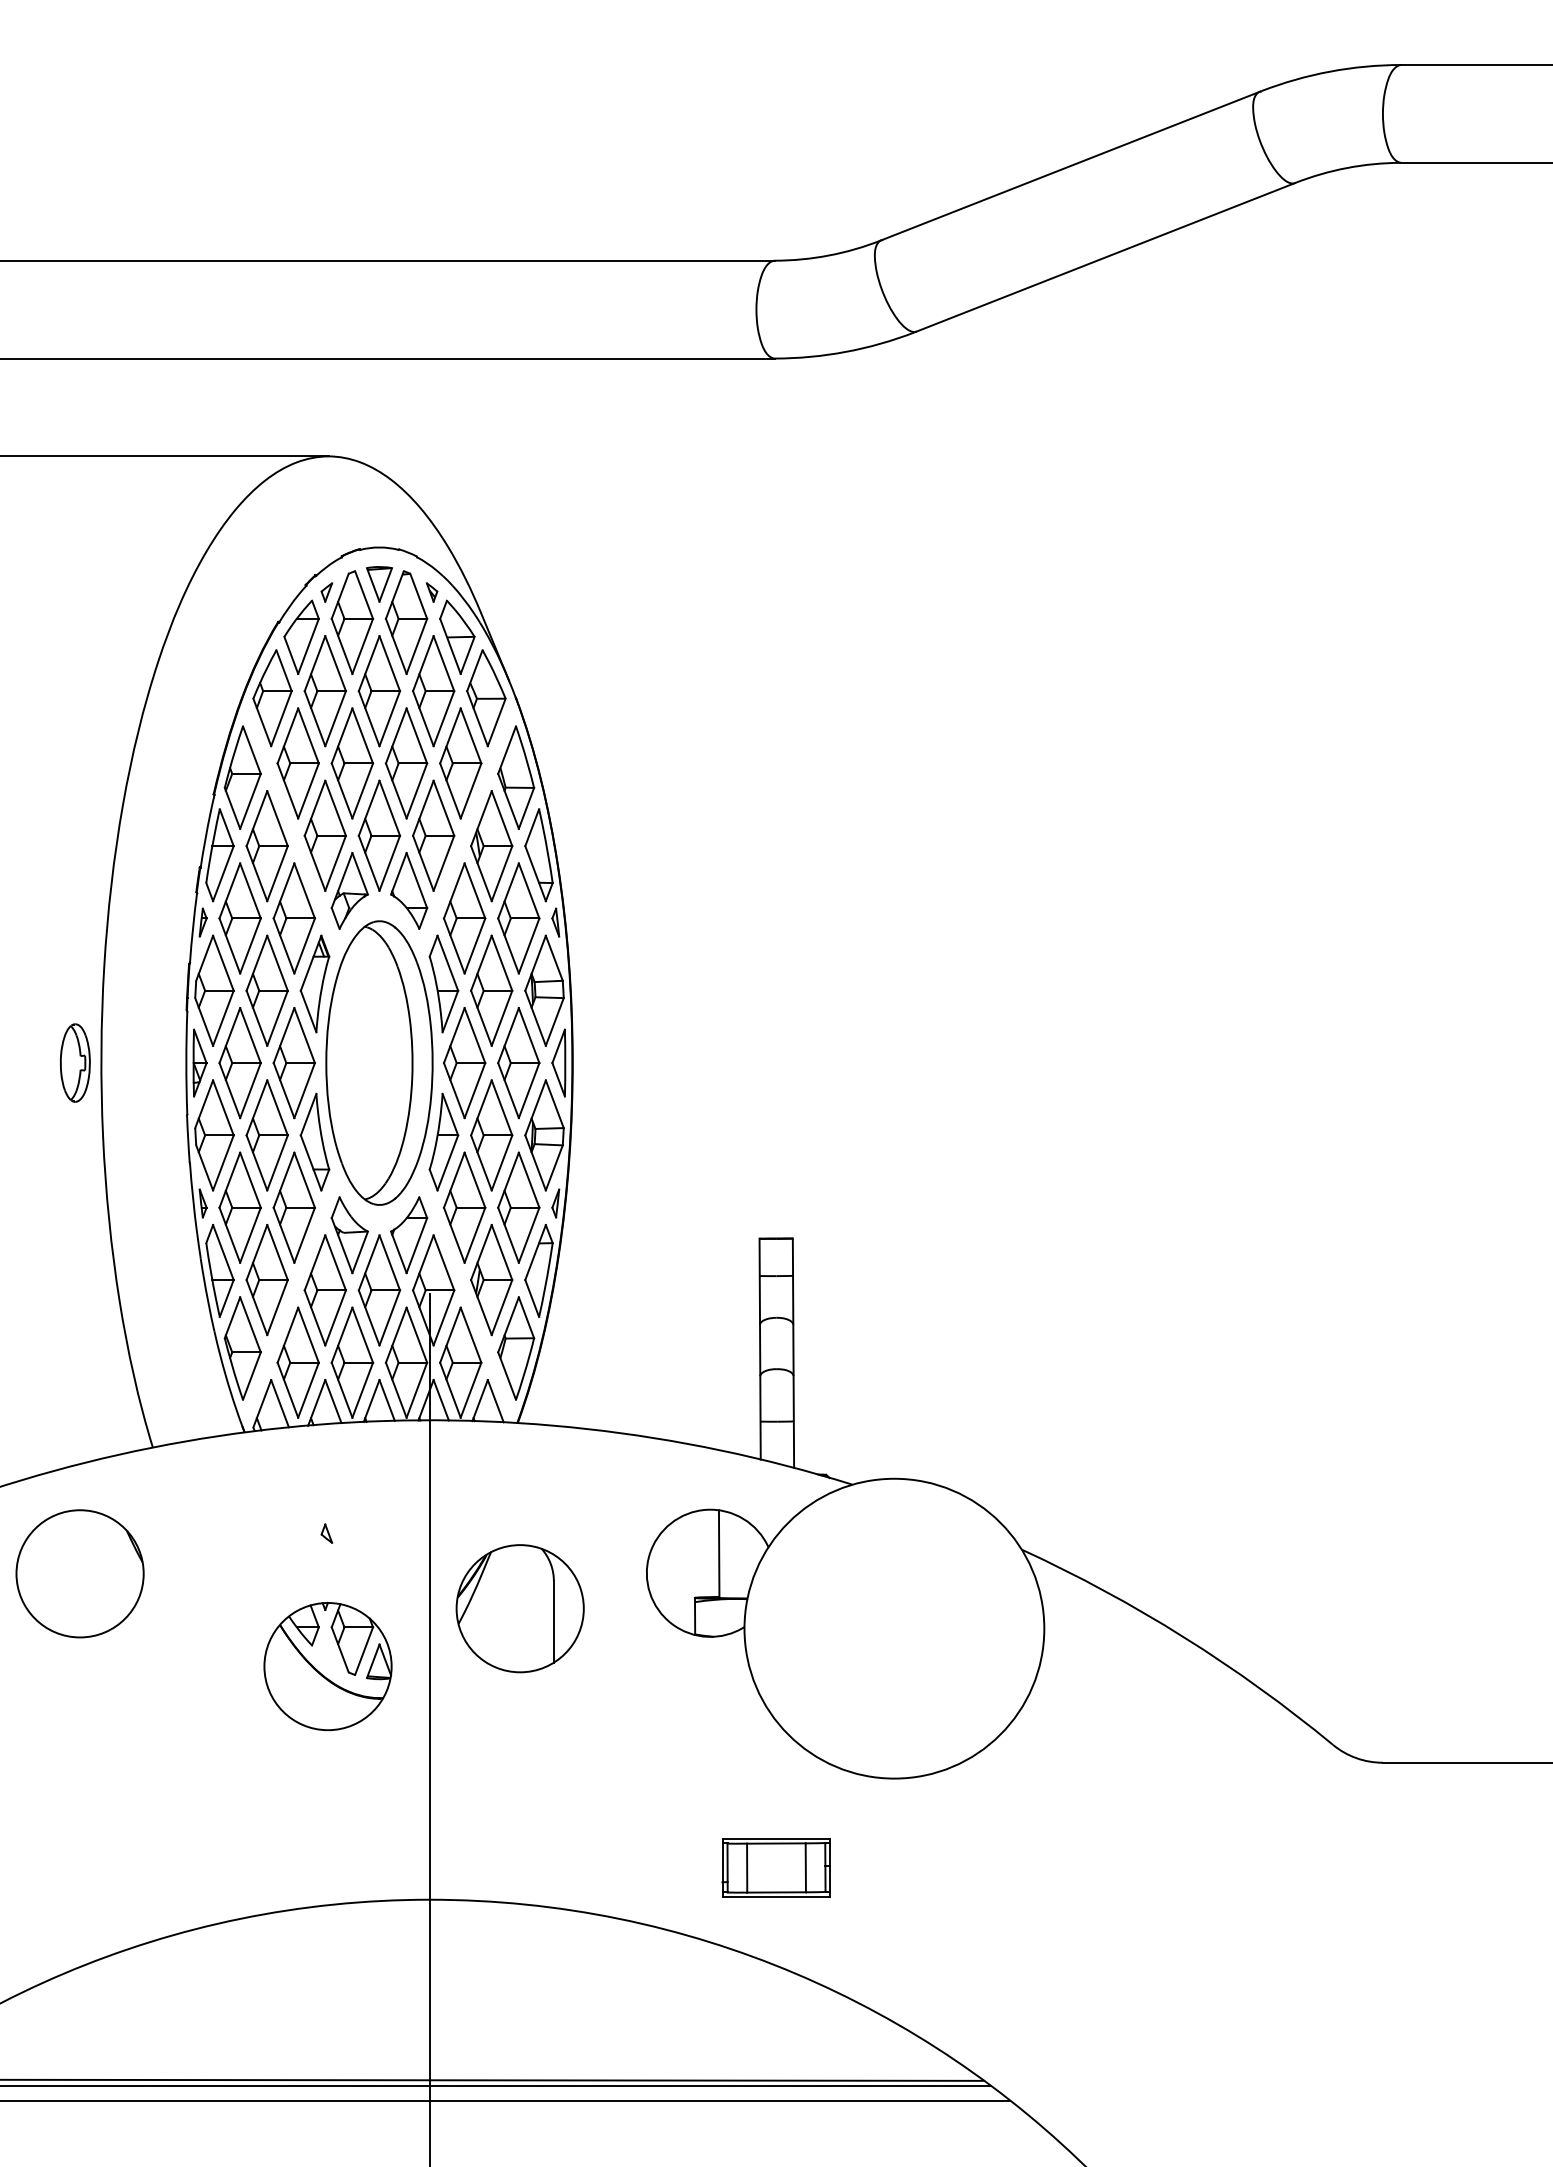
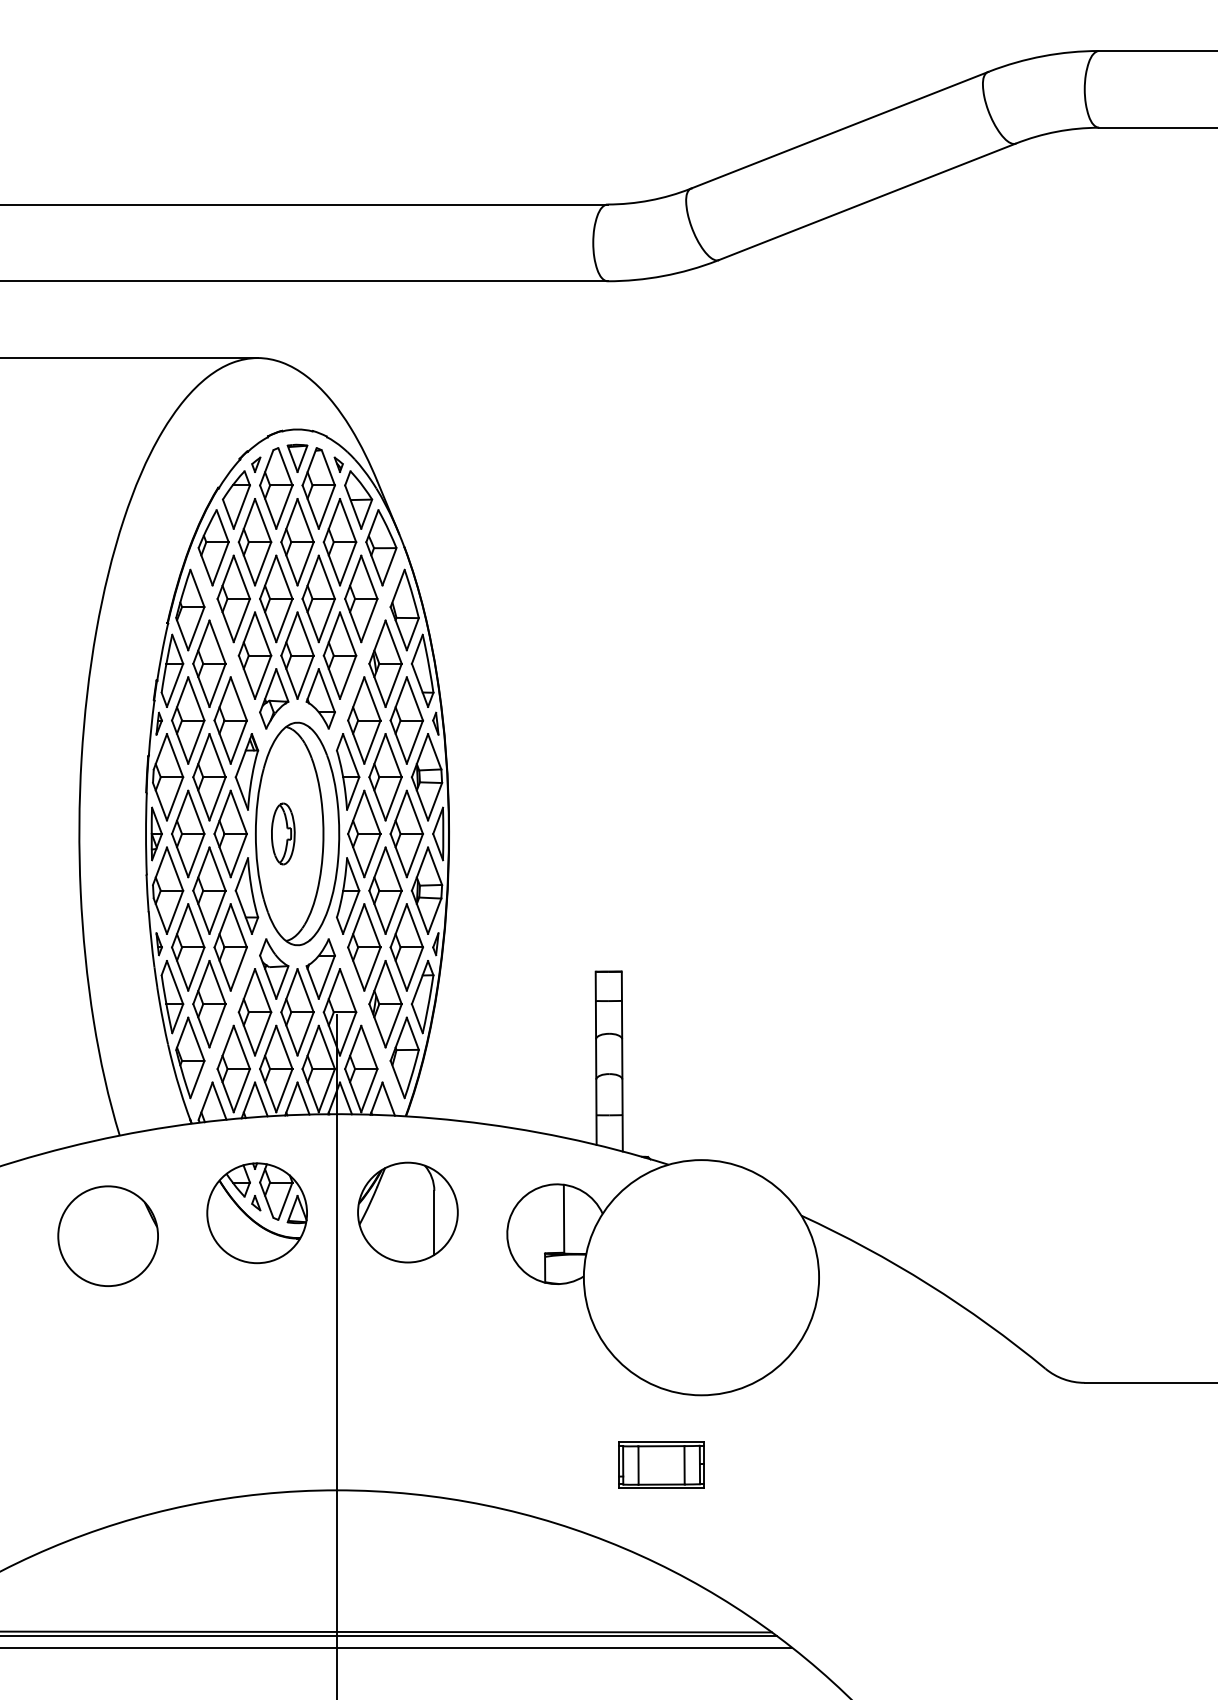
part: (74, 1062) -> (282, 833), moved
part: (79, 1573) -> (107, 1235), moved
part: (519, 1608) -> (407, 1212), moved
part: (327, 1666) -> (256, 1213), moved
part: (775, 1867) -> (660, 1465), moved

